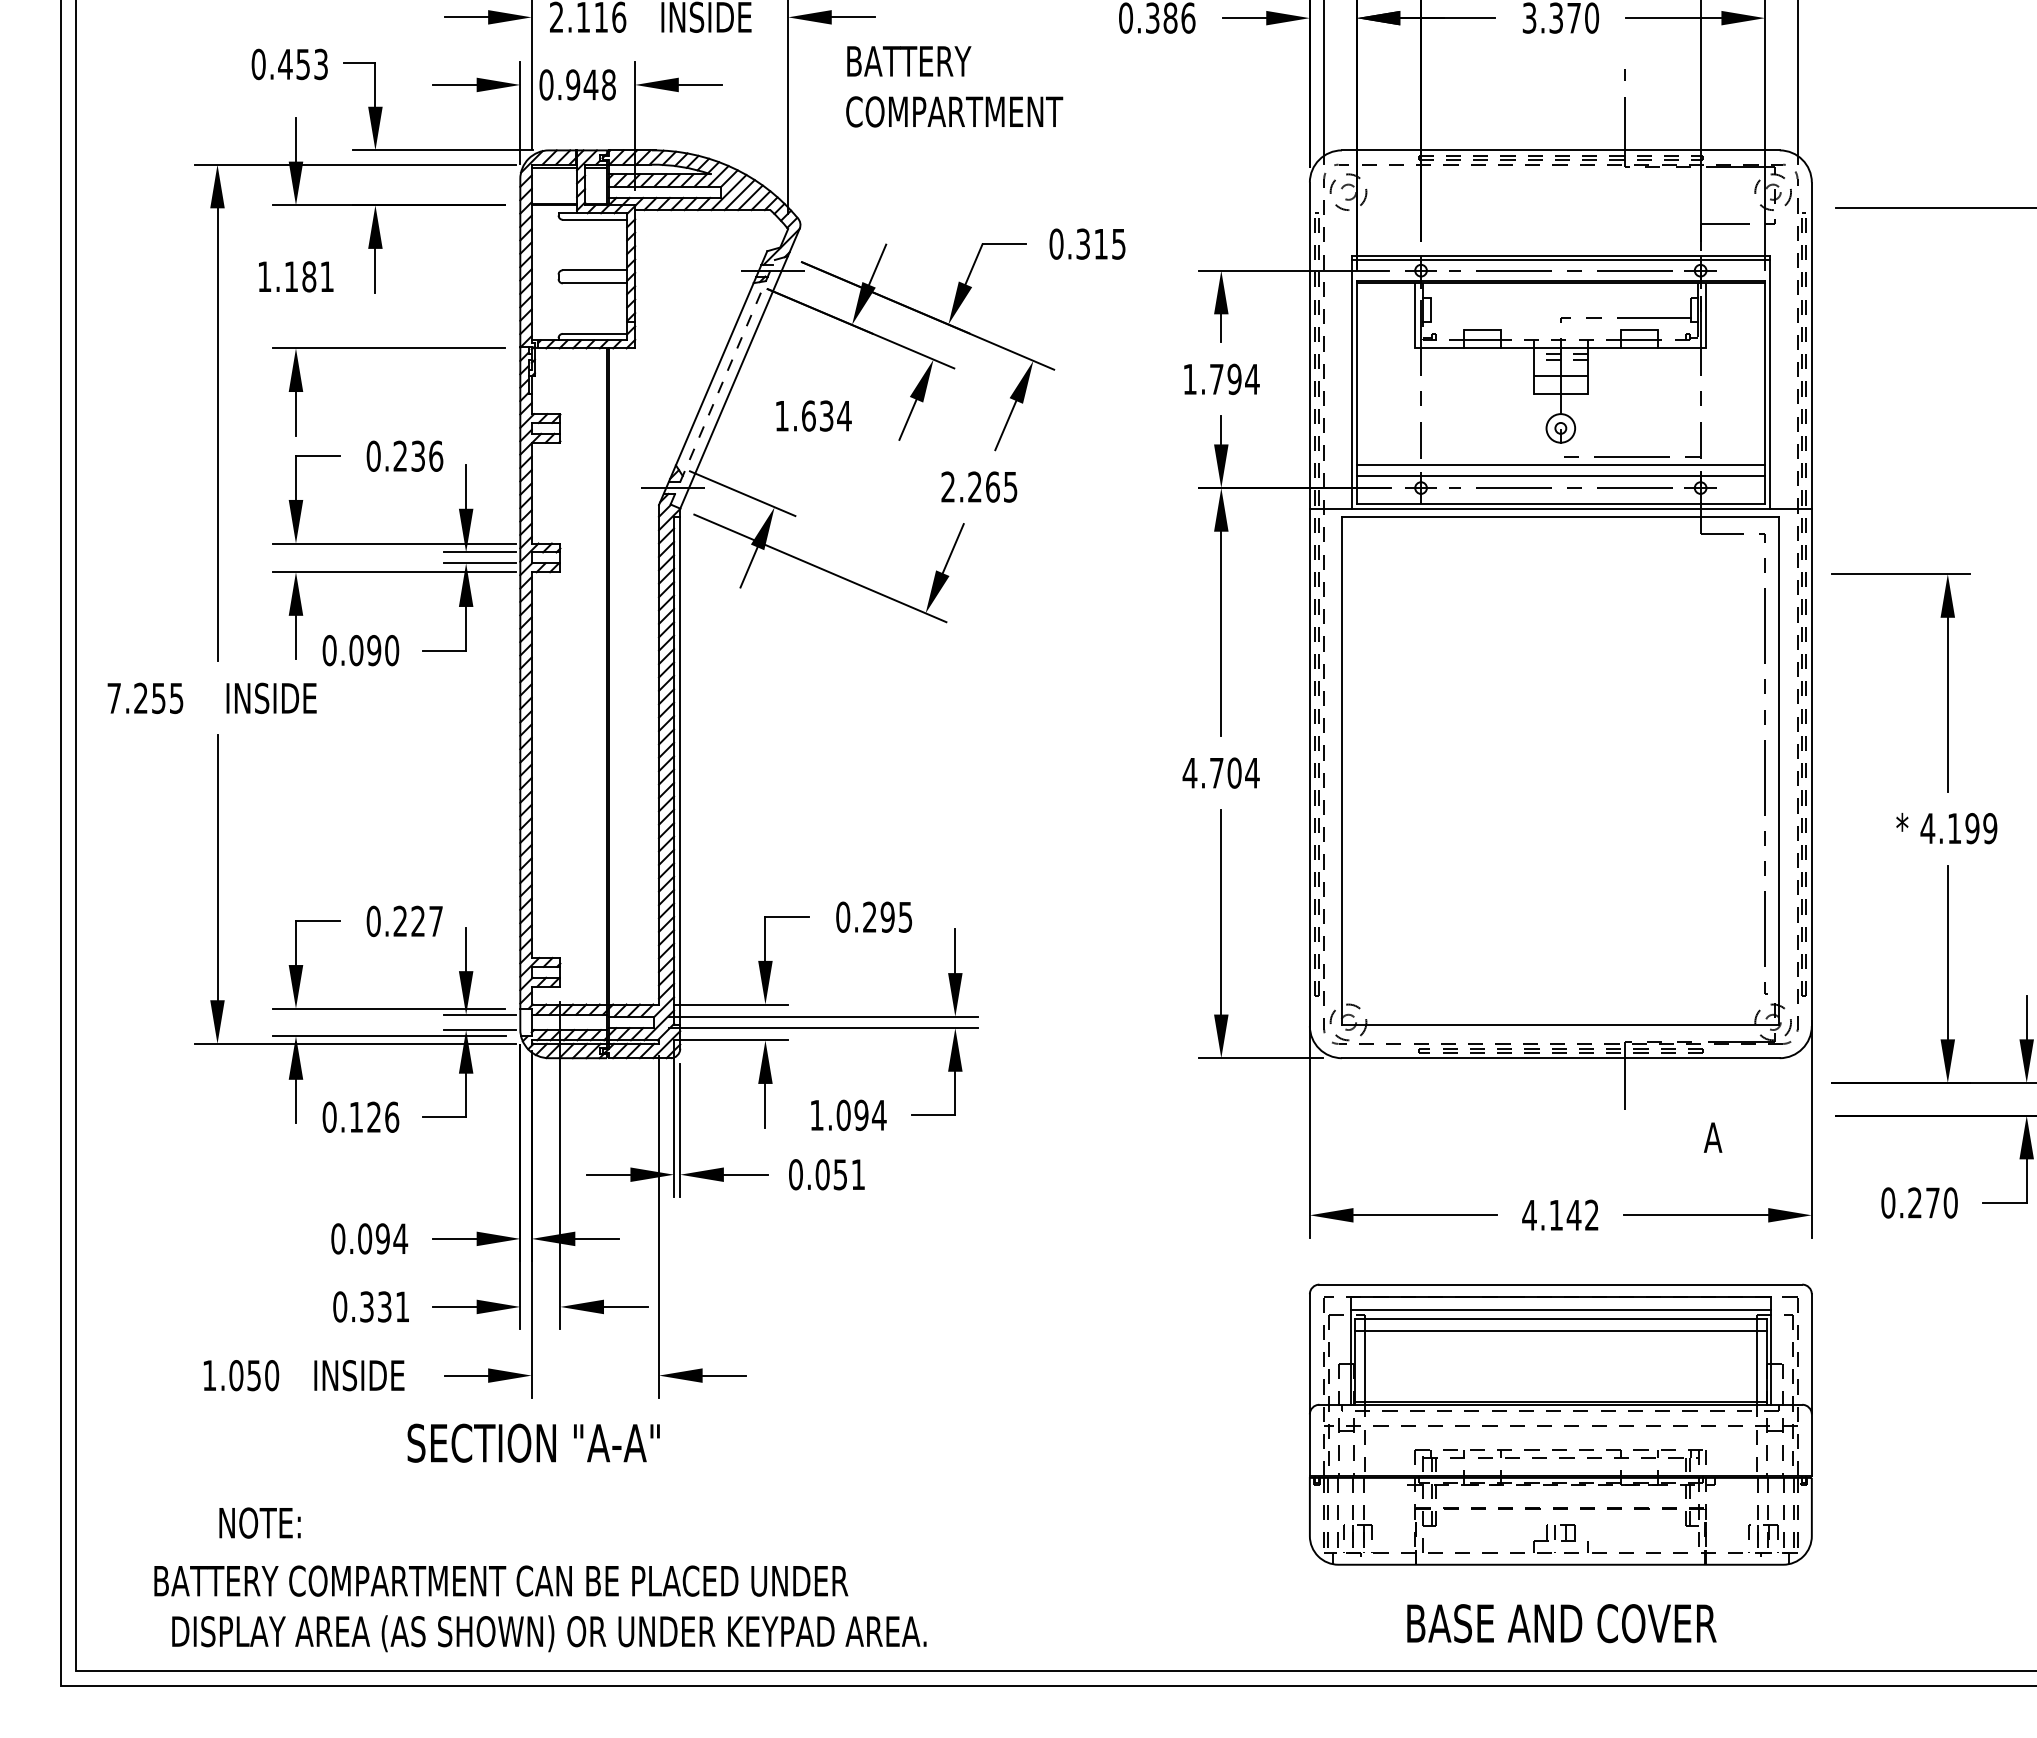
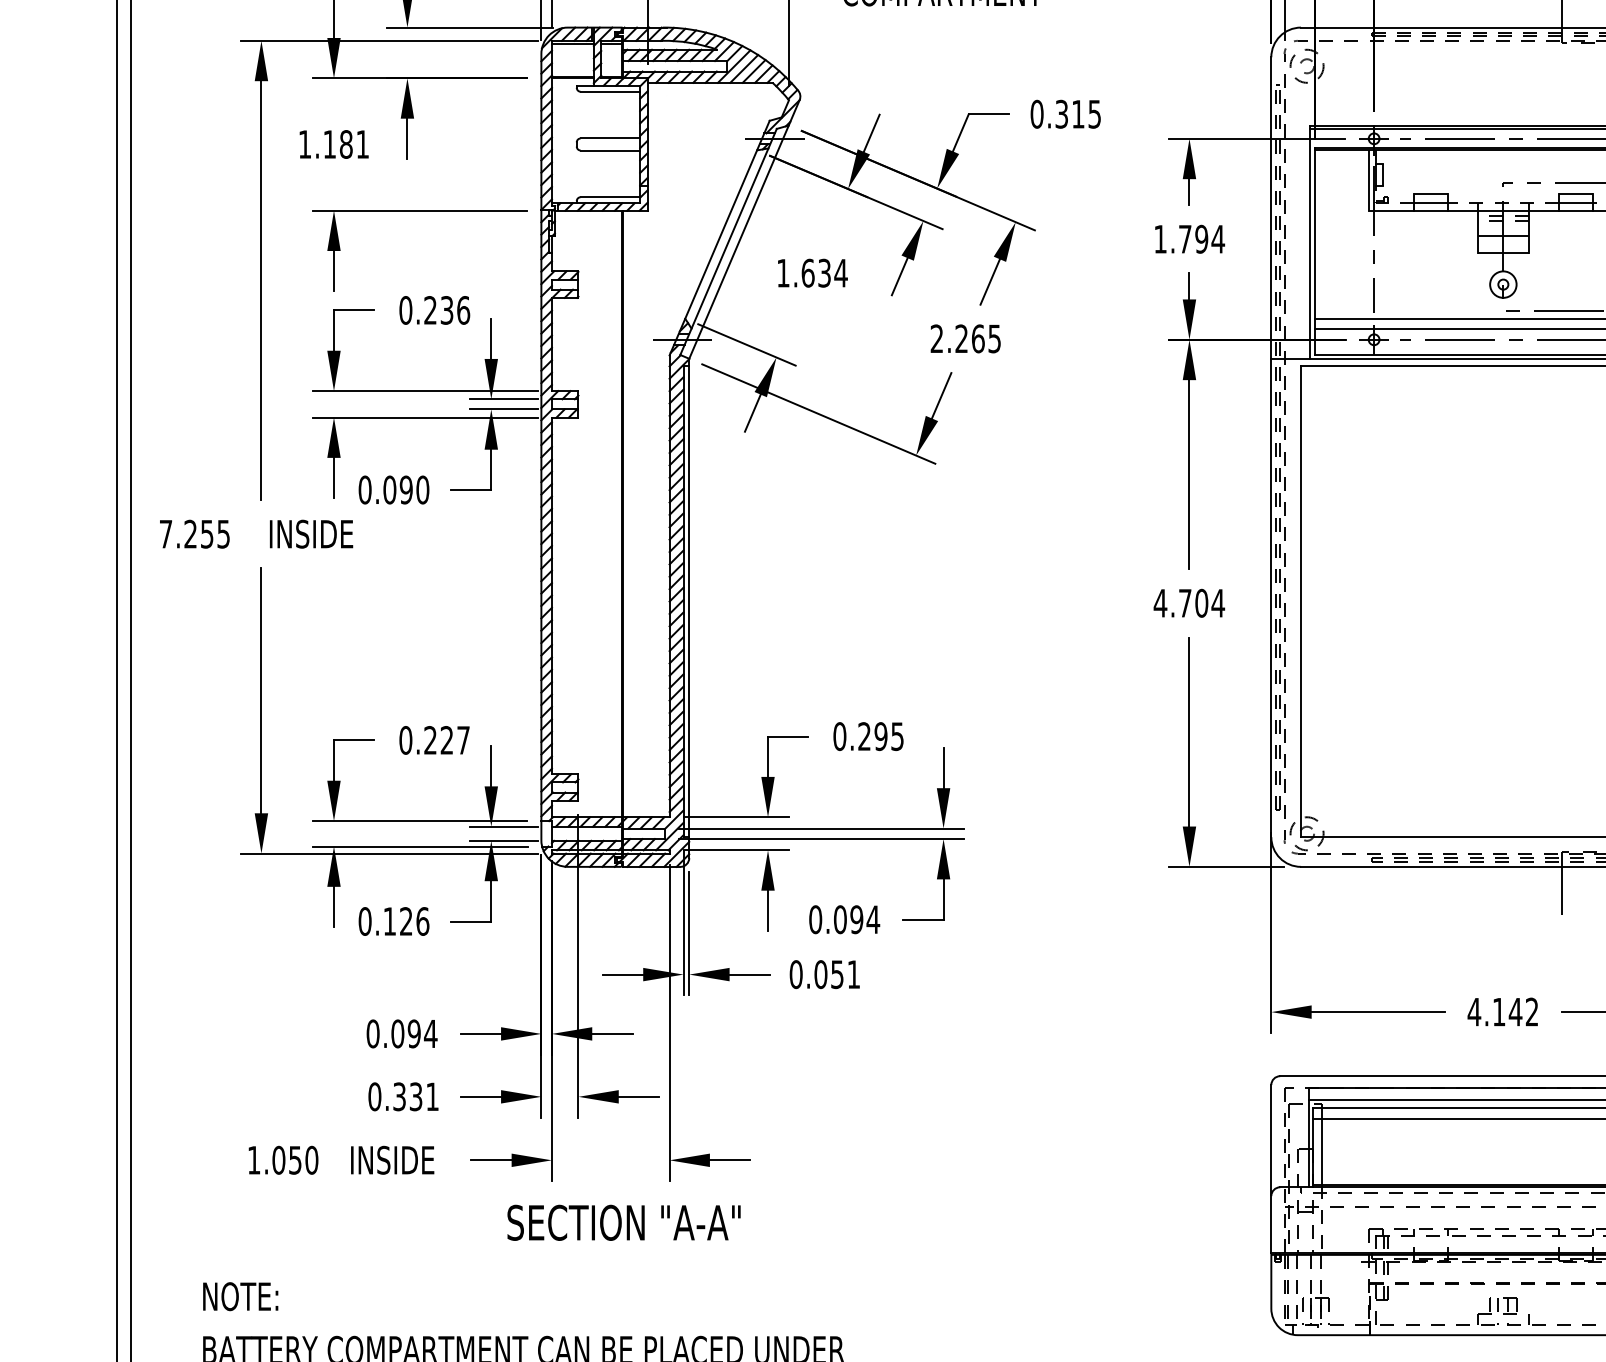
line: (722, 382) -> (728, 242), dashed -> solid
text: (816, 1114) -> (815, 918), 1.094 -> 0.094
text: (533, 1442) -> (623, 1222), moved
text: (259, 1522) -> (240, 1296), moved

